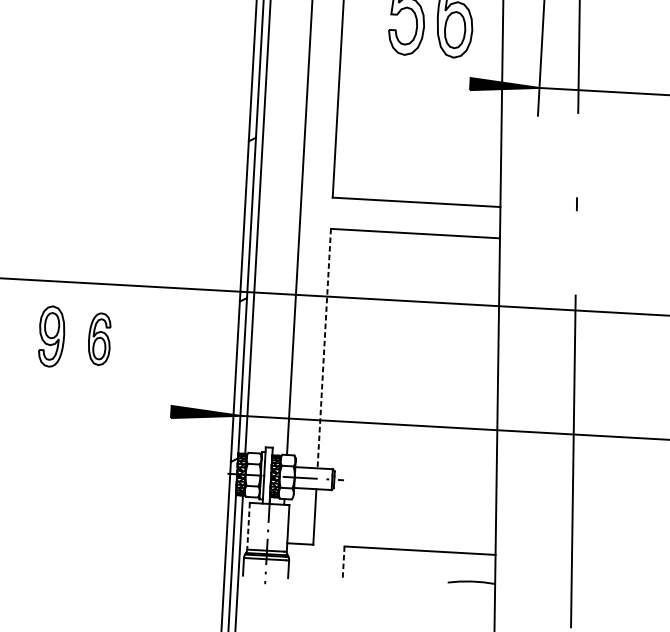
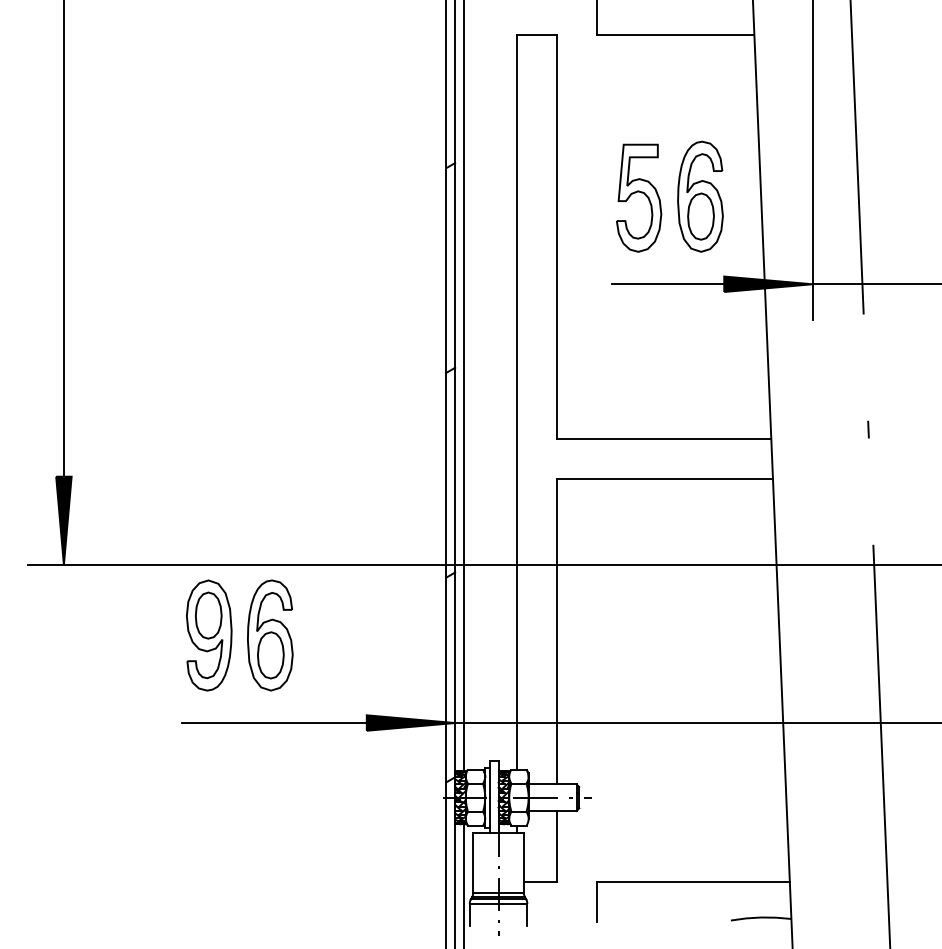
line: (425, 81) -> (667, 284), added
part: (51, 336) -> (209, 635), size x1.43
part: (99, 339) -> (270, 635), size x1.67
line: (324, 348) -> (557, 631), dashed -> solid
line: (98, 408) -> (273, 723), added
line: (248, 526) -> (473, 863), dashed -> solid
line: (343, 561) -> (596, 901), dashed -> solid

